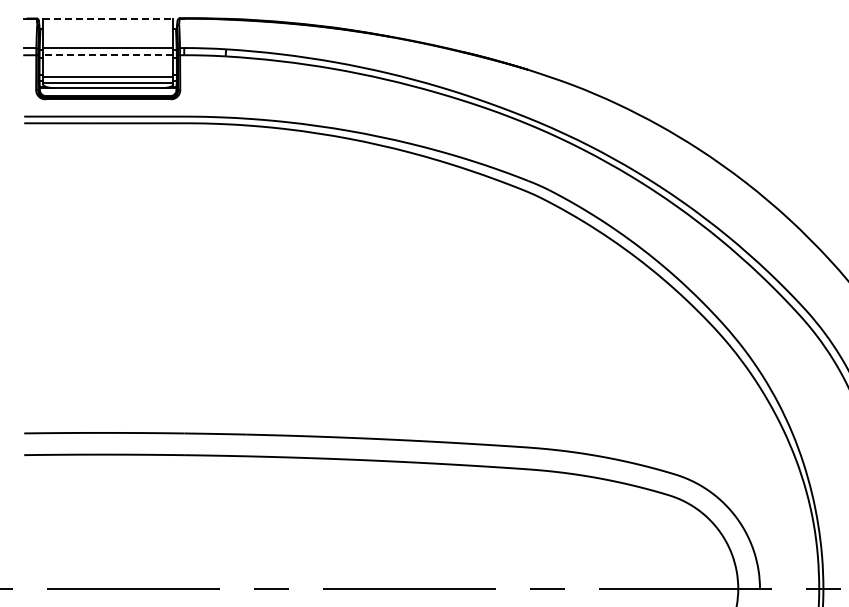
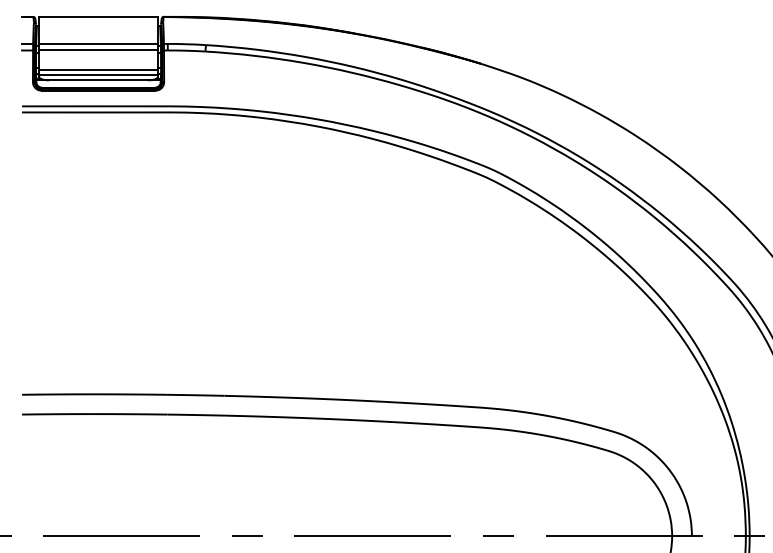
line: (108, 18) -> (98, 17), dashed -> solid
line: (107, 55) -> (97, 50), dashed -> solid

